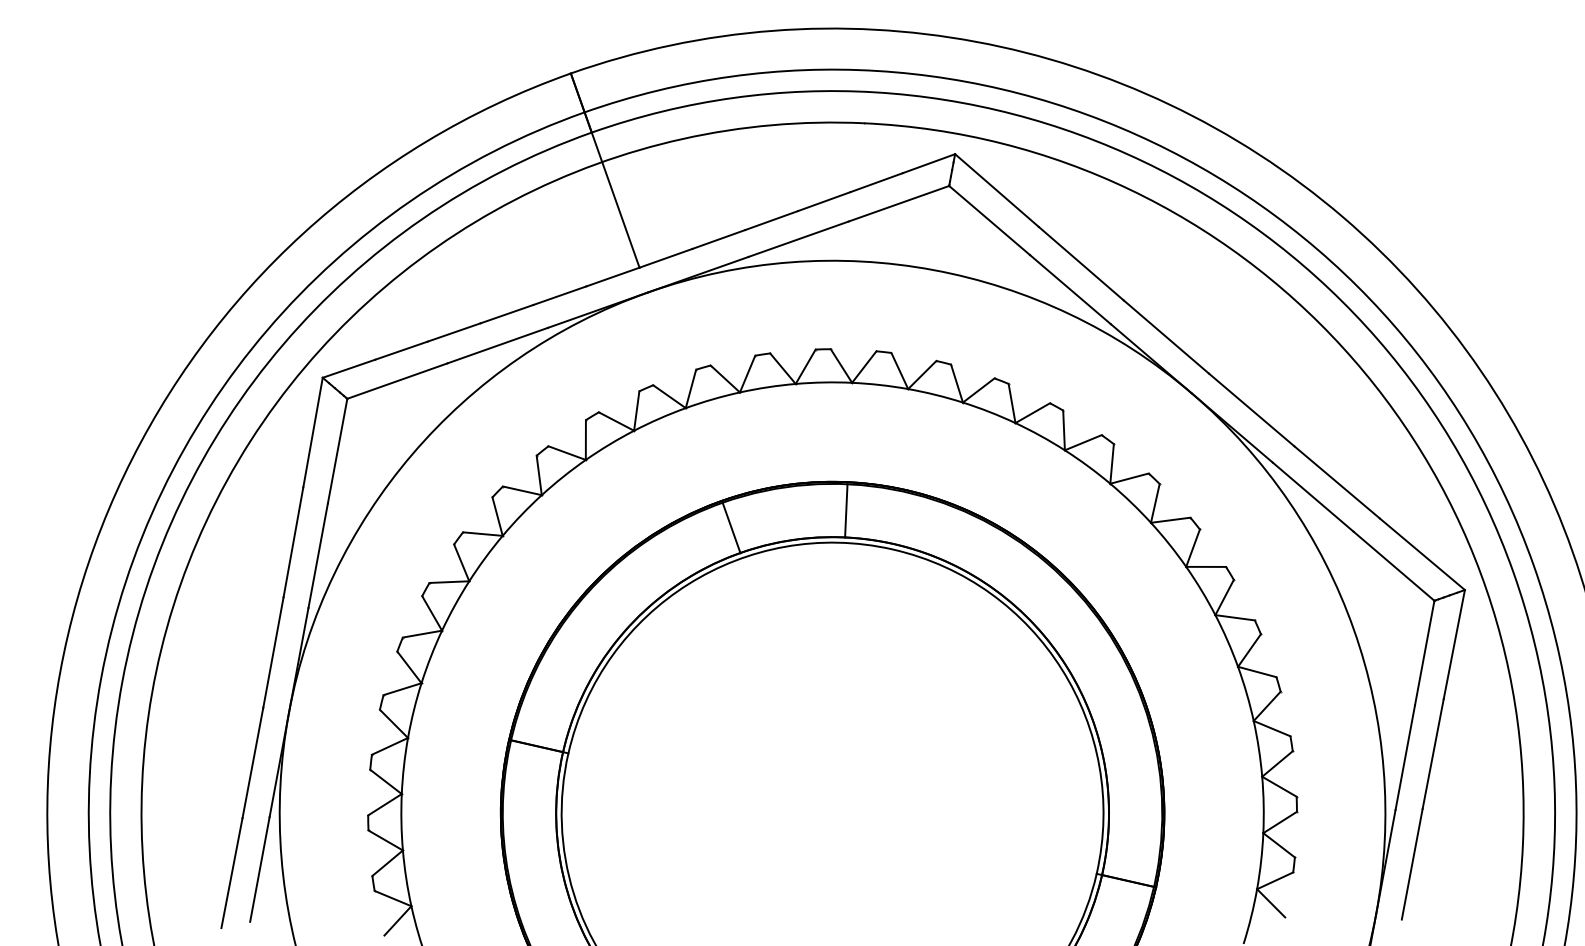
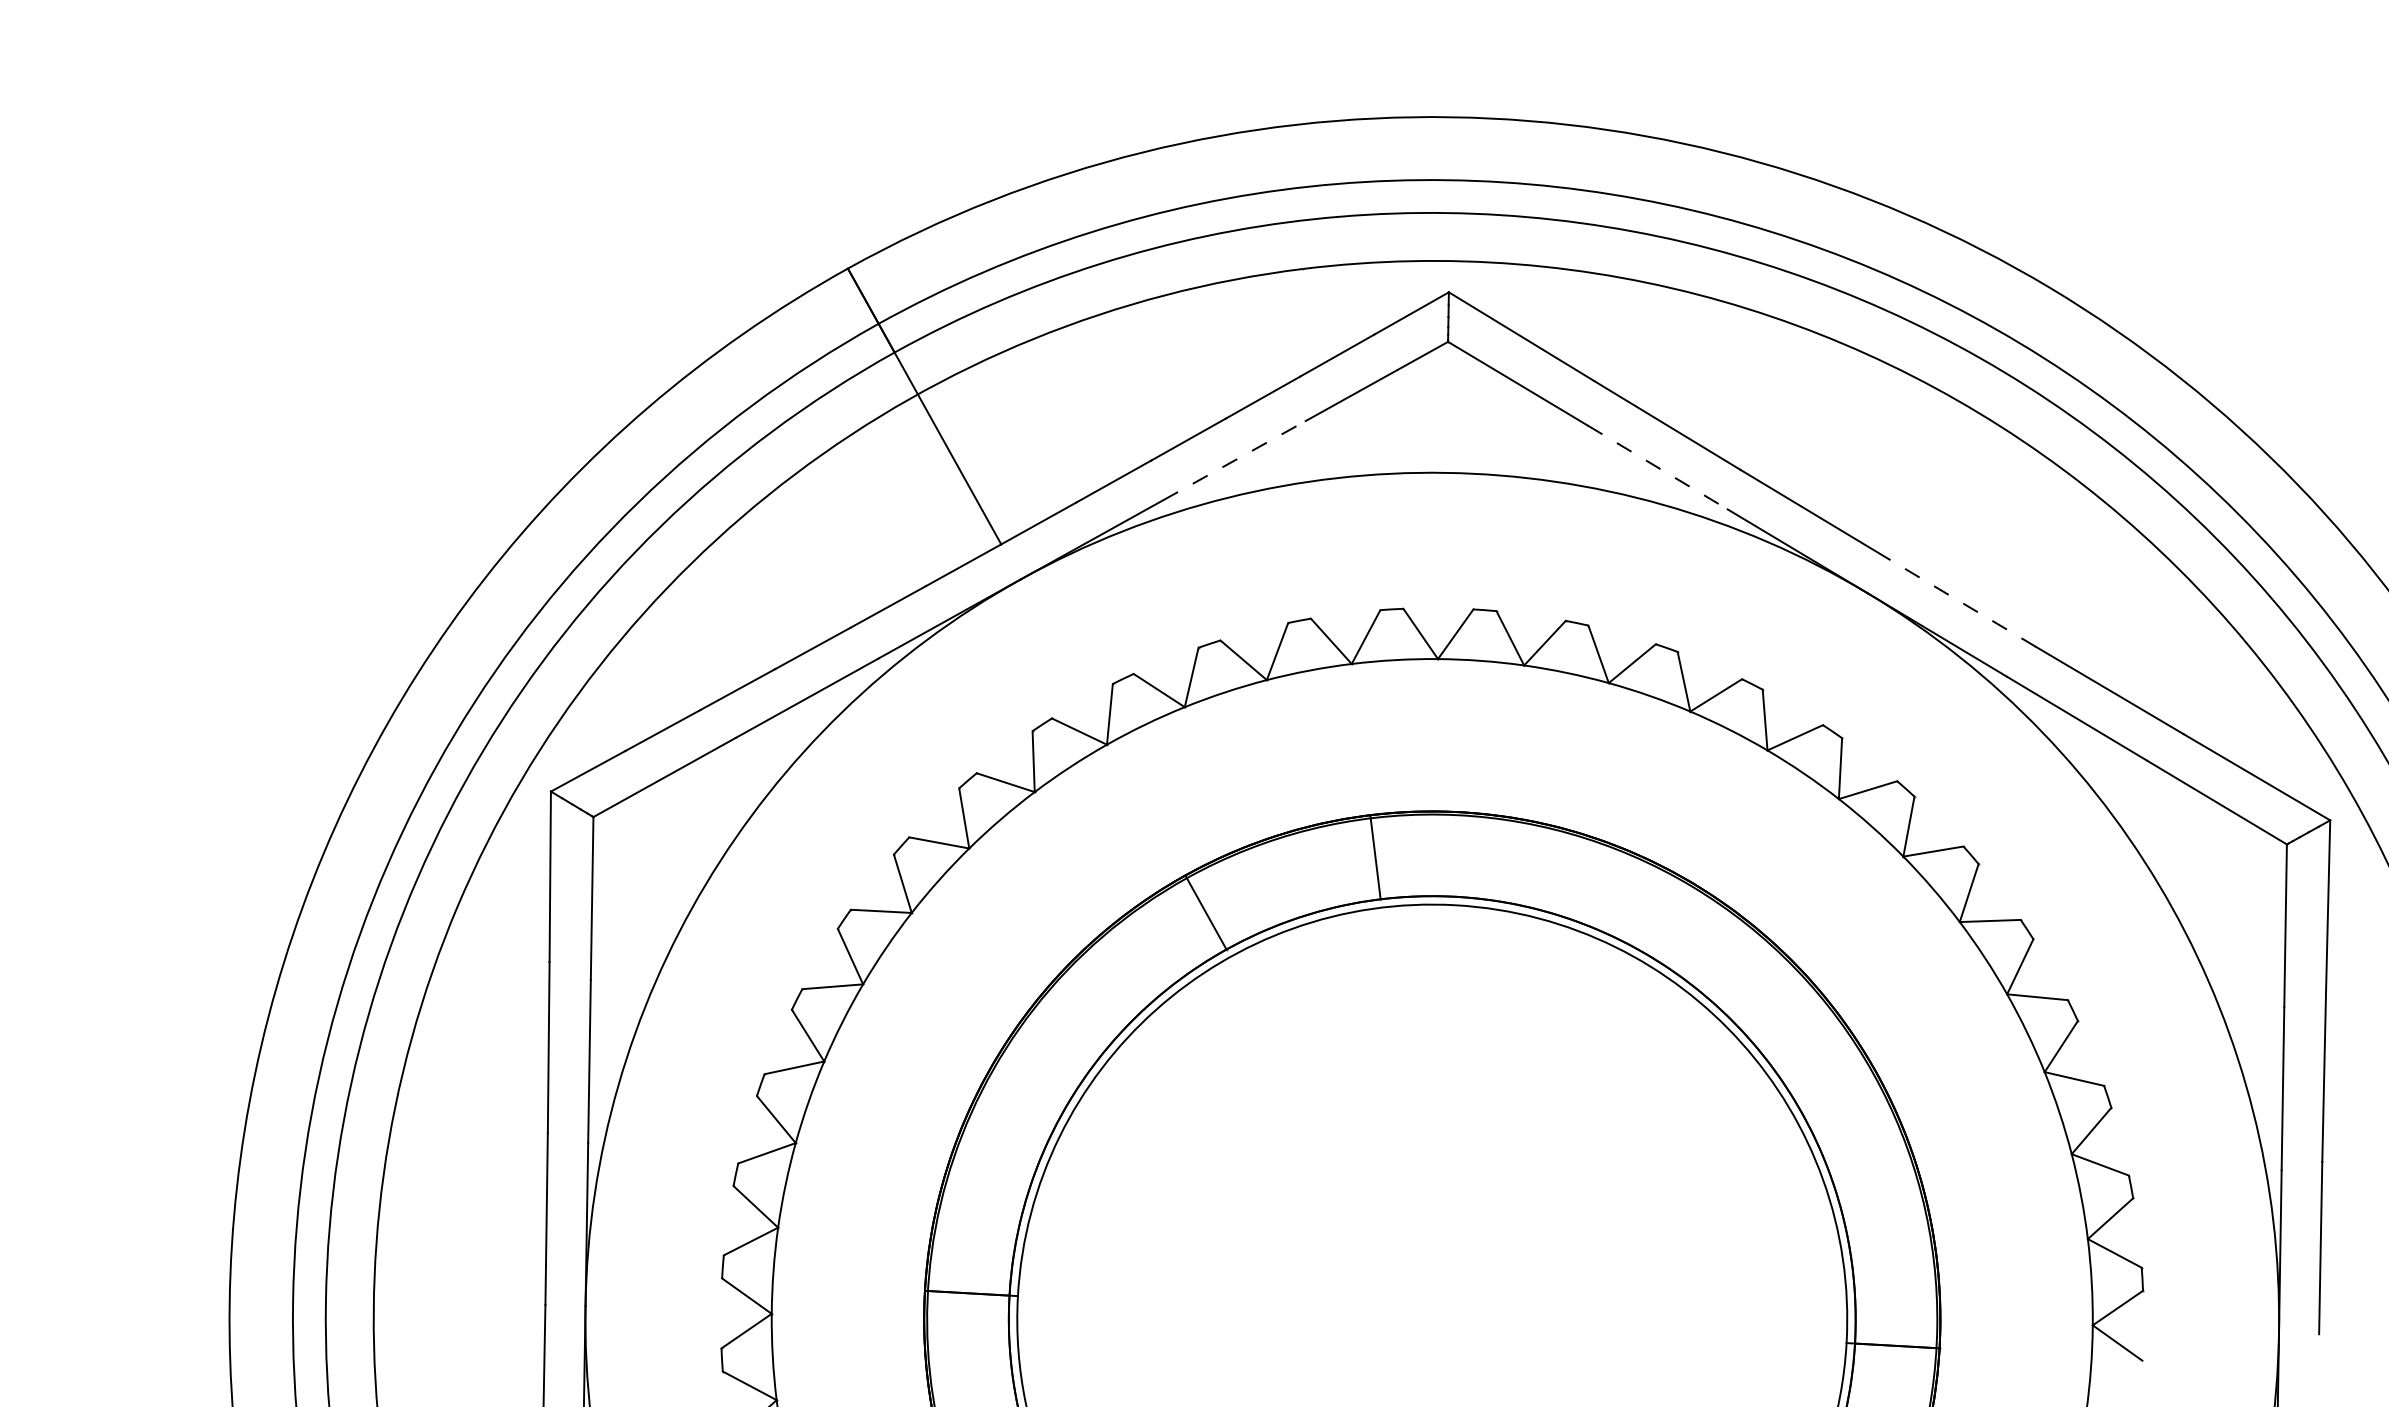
line: (799, 239) -> (1235, 460), solid -> dashed
line: (1070, 290) -> (1657, 468), solid -> dashed
line: (1251, 409) -> (1961, 602), solid -> dashed

